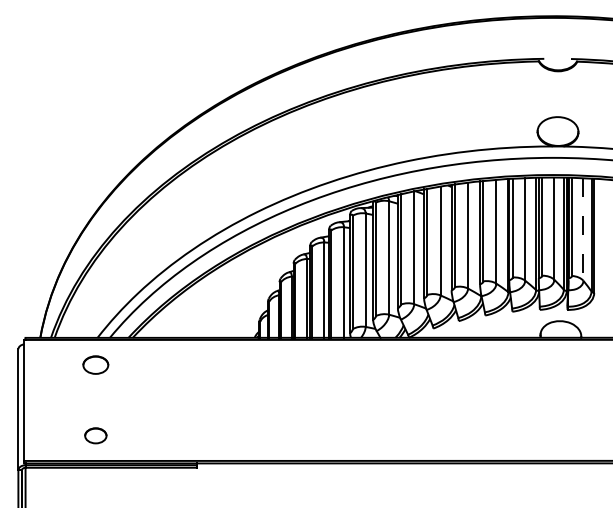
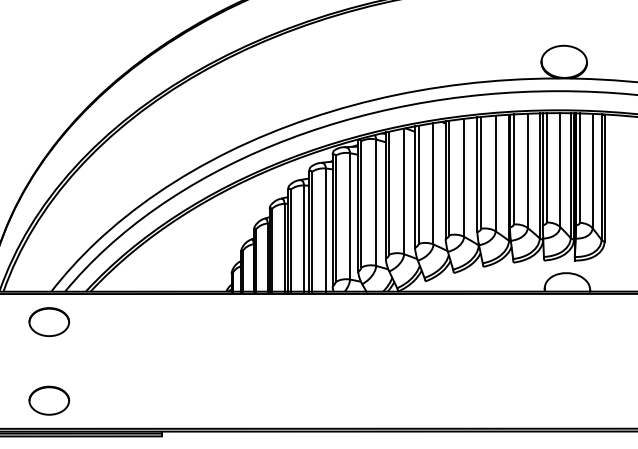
line: (583, 230) -> (592, 172), dashed -> solid
part: (95, 364) -> (48, 321), size x1.43
part: (95, 435) -> (48, 400), size x1.67

